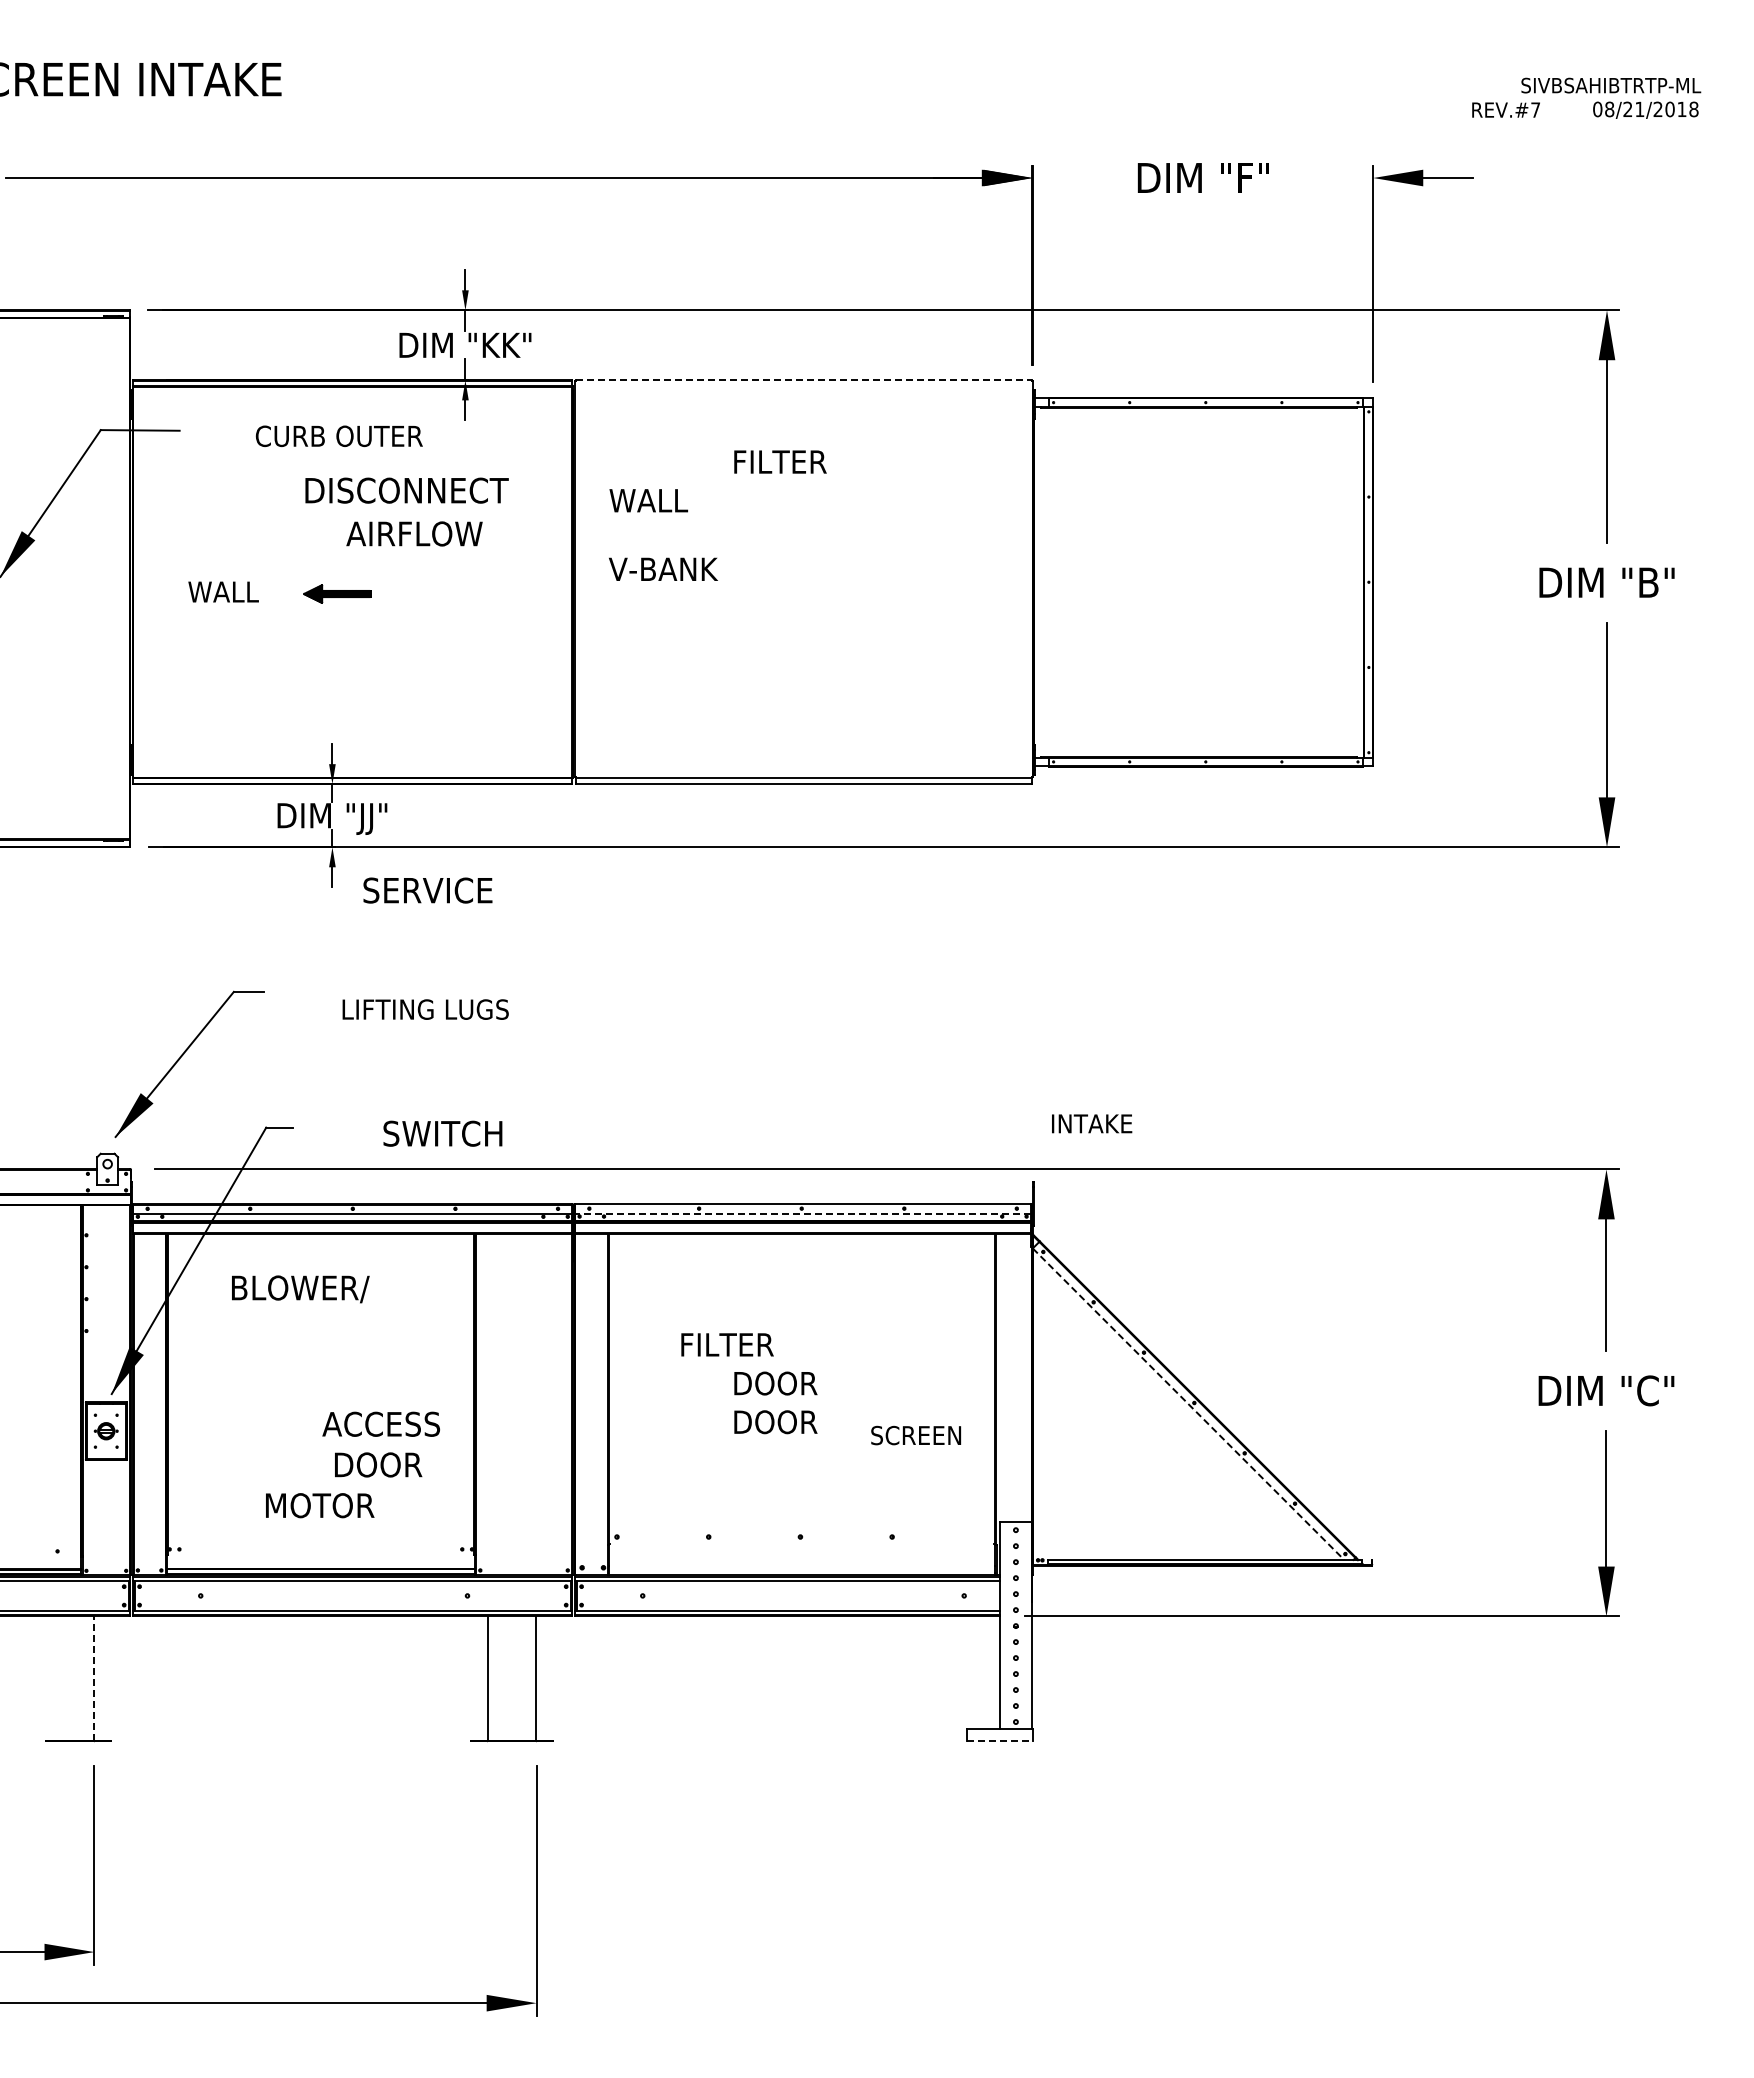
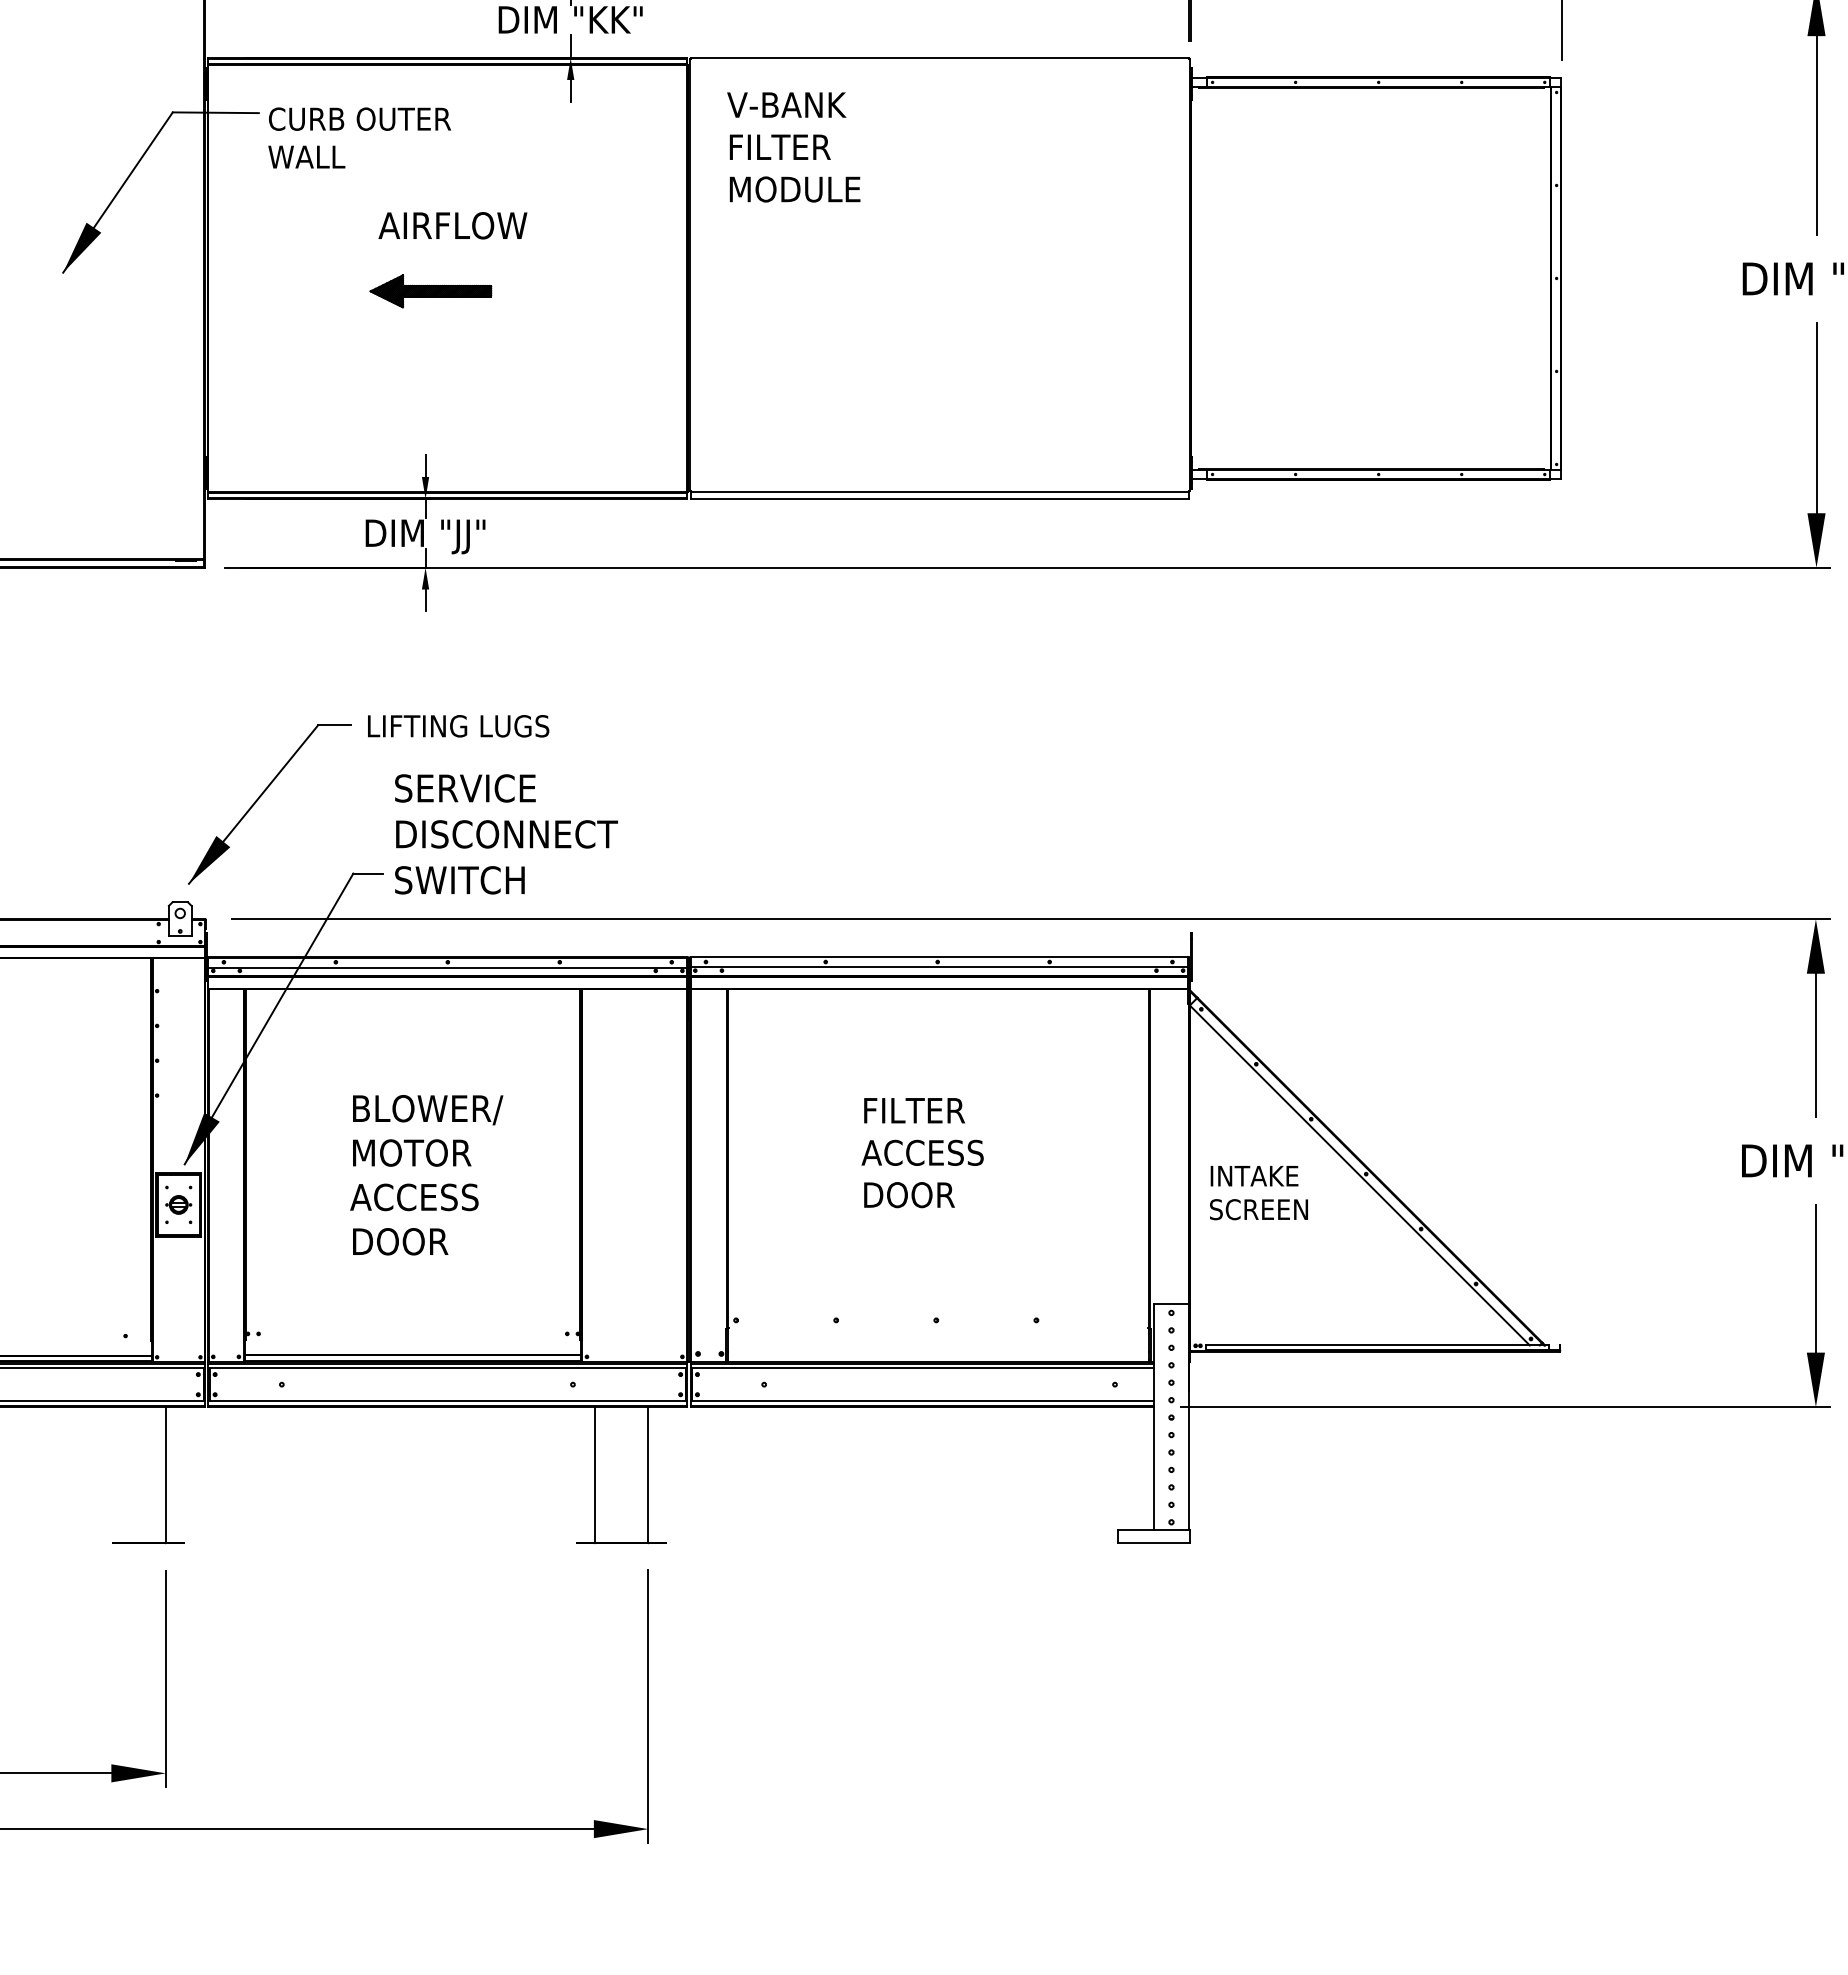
line: (804, 380) -> (940, 58), dashed -> solid
text: (338, 436) -> (359, 119), moved
text: (780, 461) -> (780, 146), moved
text: (406, 490) -> (506, 834), moved
text: (669, 500) -> (793, 189), WALL -> MODULE
text: (414, 533) -> (452, 225), moved
text: (663, 568) -> (786, 104), moved
text: (223, 591) -> (306, 156), moved
part: (337, 593) -> (431, 290), size x1.67
text: (427, 890) -> (464, 788), moved
text: (425, 1009) -> (458, 726), moved
text: (1092, 1123) -> (1255, 1175), moved
text: (442, 1133) -> (459, 880), moved
line: (803, 1213) -> (939, 967), dashed -> solid
text: (300, 1289) -> (427, 1110), moved
text: (727, 1344) -> (914, 1110), moved
text: (787, 1383) -> (922, 1152), DOOR -> ACCESS
line: (1188, 1404) -> (1359, 1175), dashed -> solid
text: (380, 1423) -> (413, 1196), moved
text: (916, 1435) -> (1259, 1209), moved
text: (378, 1464) -> (400, 1241), moved
text: (320, 1505) -> (412, 1152), moved
line: (94, 1678) -> (165, 1474), dashed -> solid
line: (999, 1741) -> (1153, 1543), dashed -> solid

